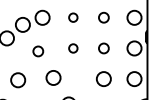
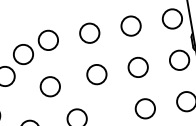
circle: (73, 17) -> (90, 32), size x1.67
circle: (103, 17) -> (130, 25), size x1.43
circle: (73, 48) -> (97, 74), size x1.67
circle: (103, 48) -> (137, 67), size x1.43
circle: (38, 51) -> (50, 86), size x1.43

